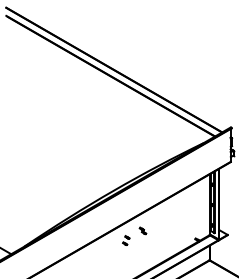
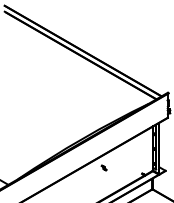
part: (126, 240) -> (92, 174), removed

